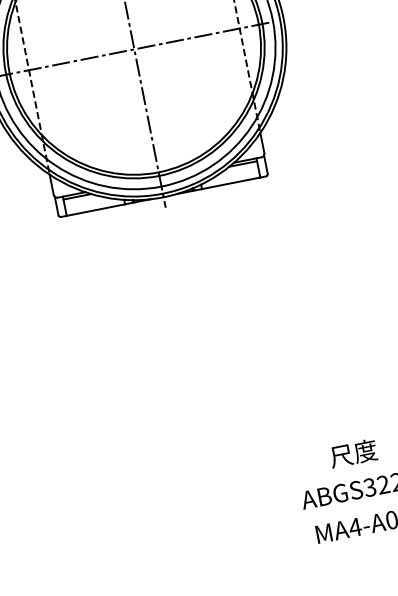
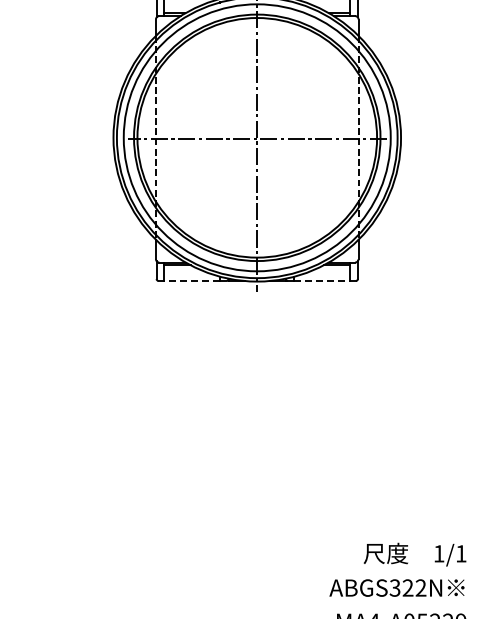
line: (231, 183) -> (322, 281), solid -> dashed
line: (95, 210) -> (191, 281), solid -> dashed

